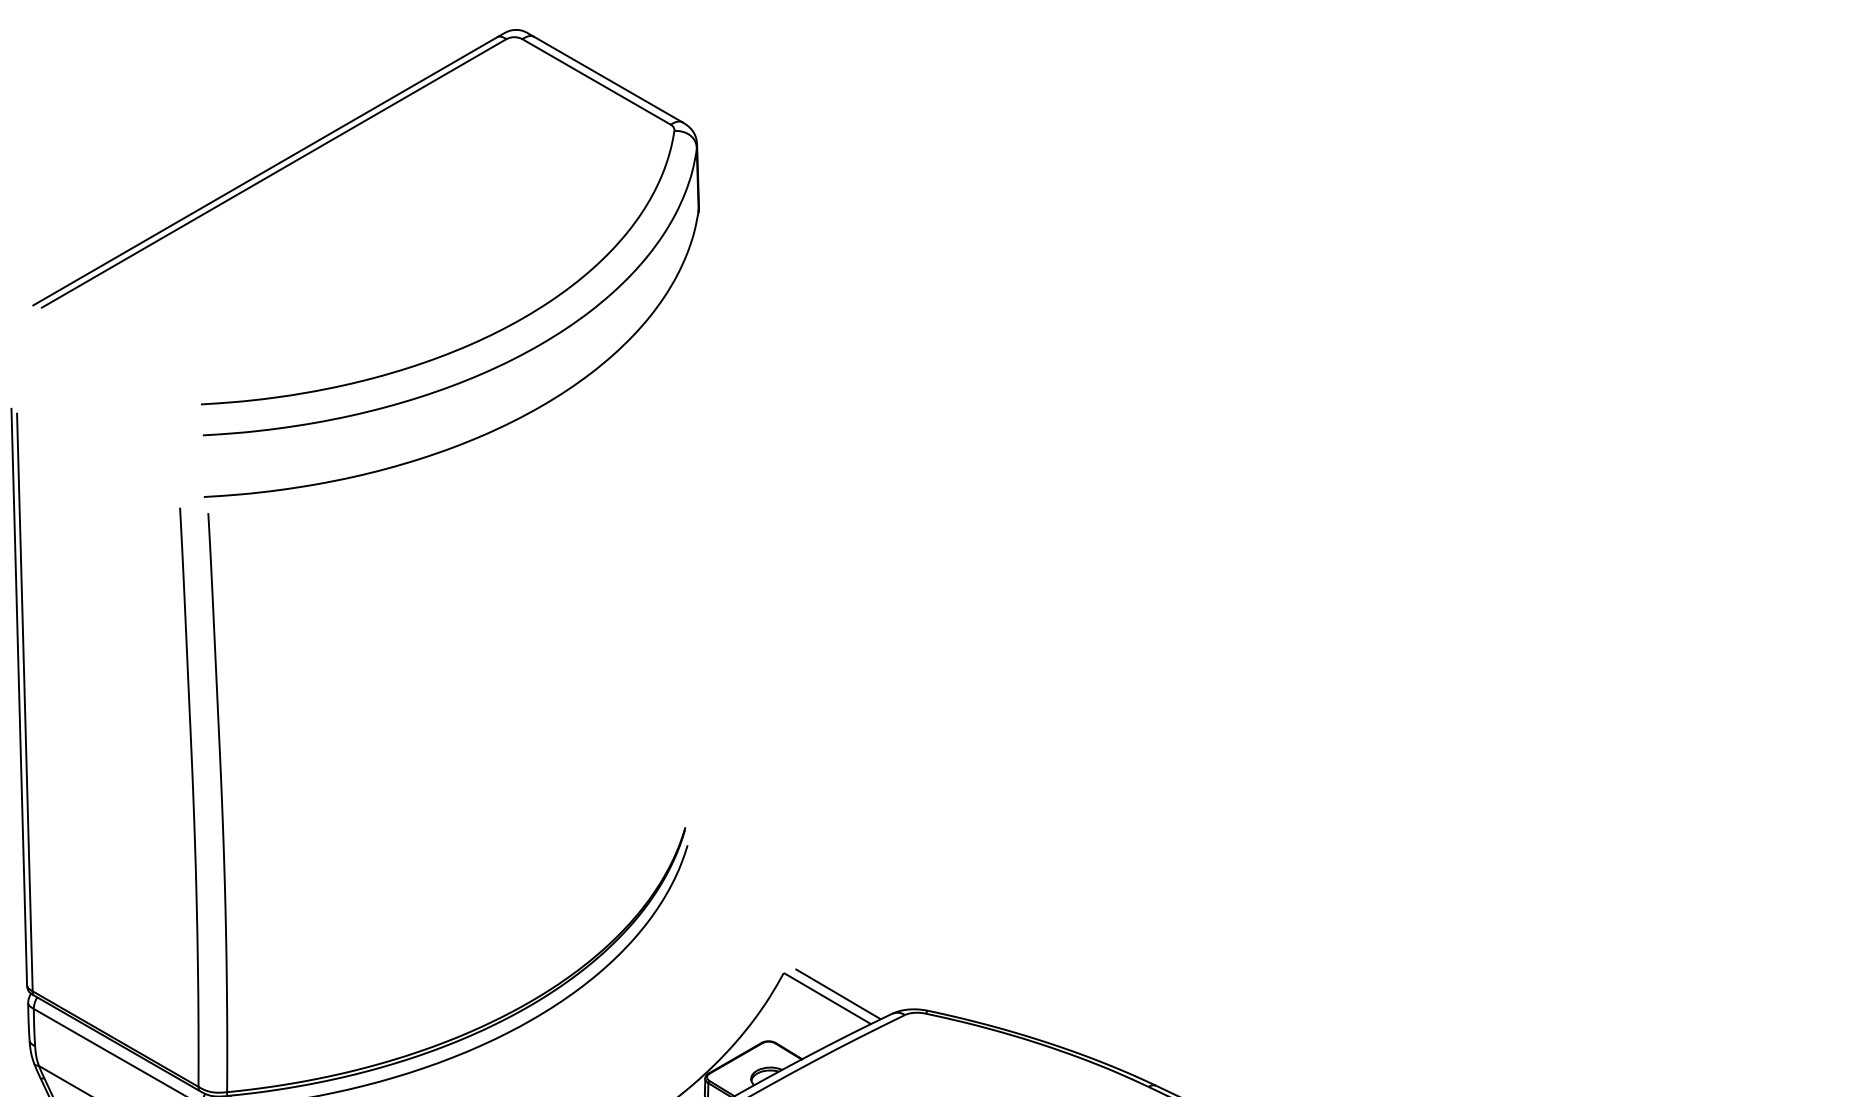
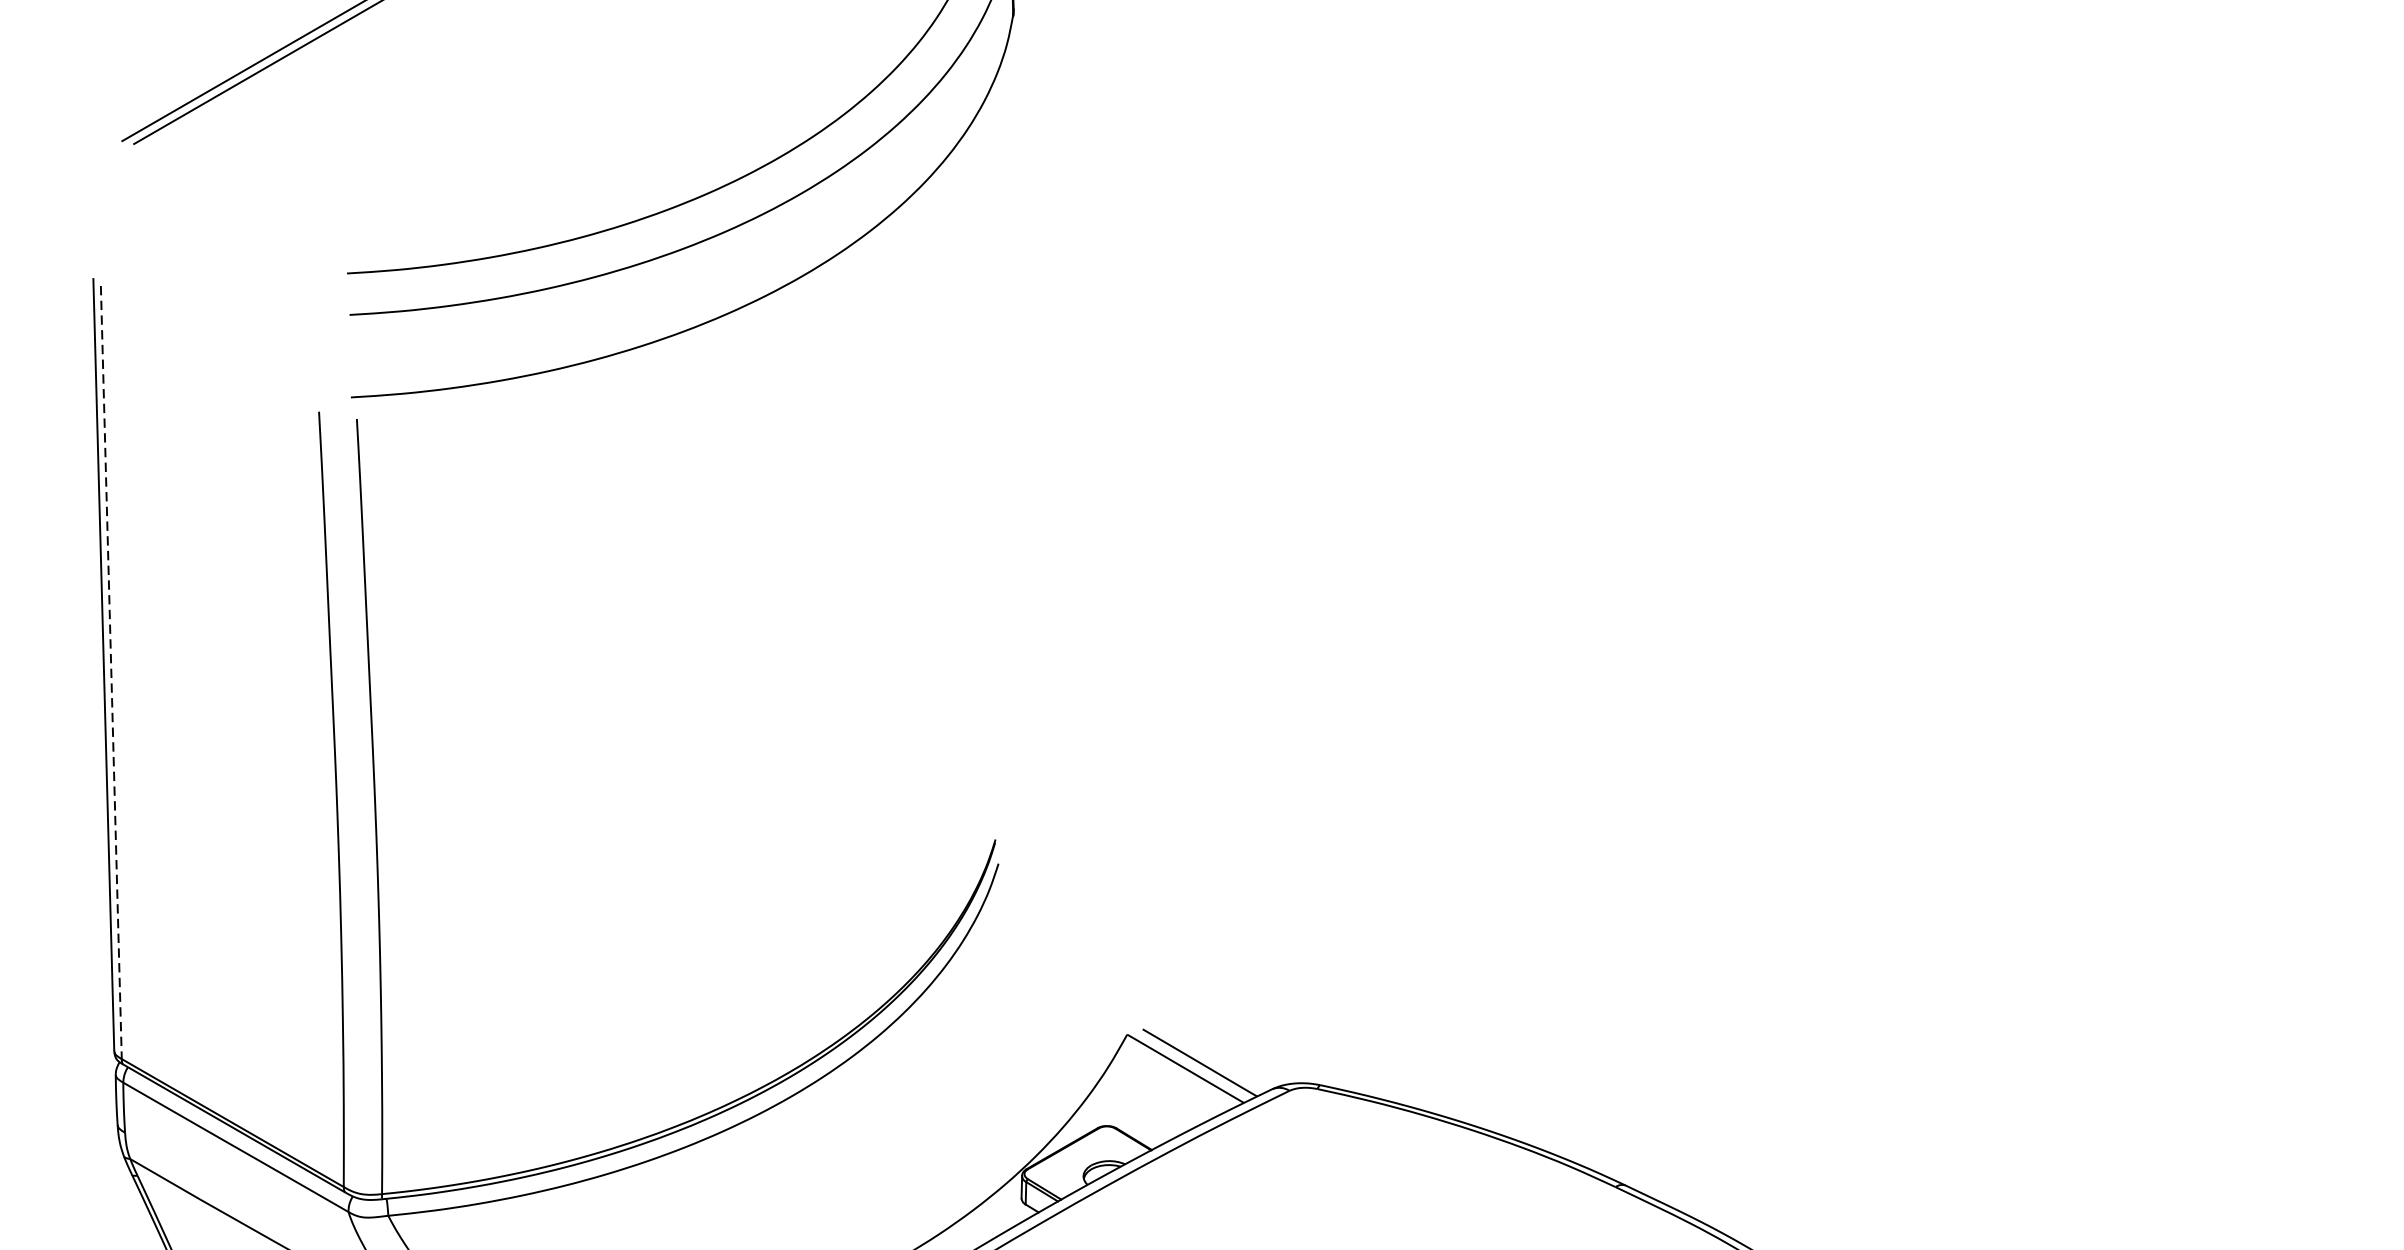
line: (24, 702) -> (110, 672), solid -> dashed

